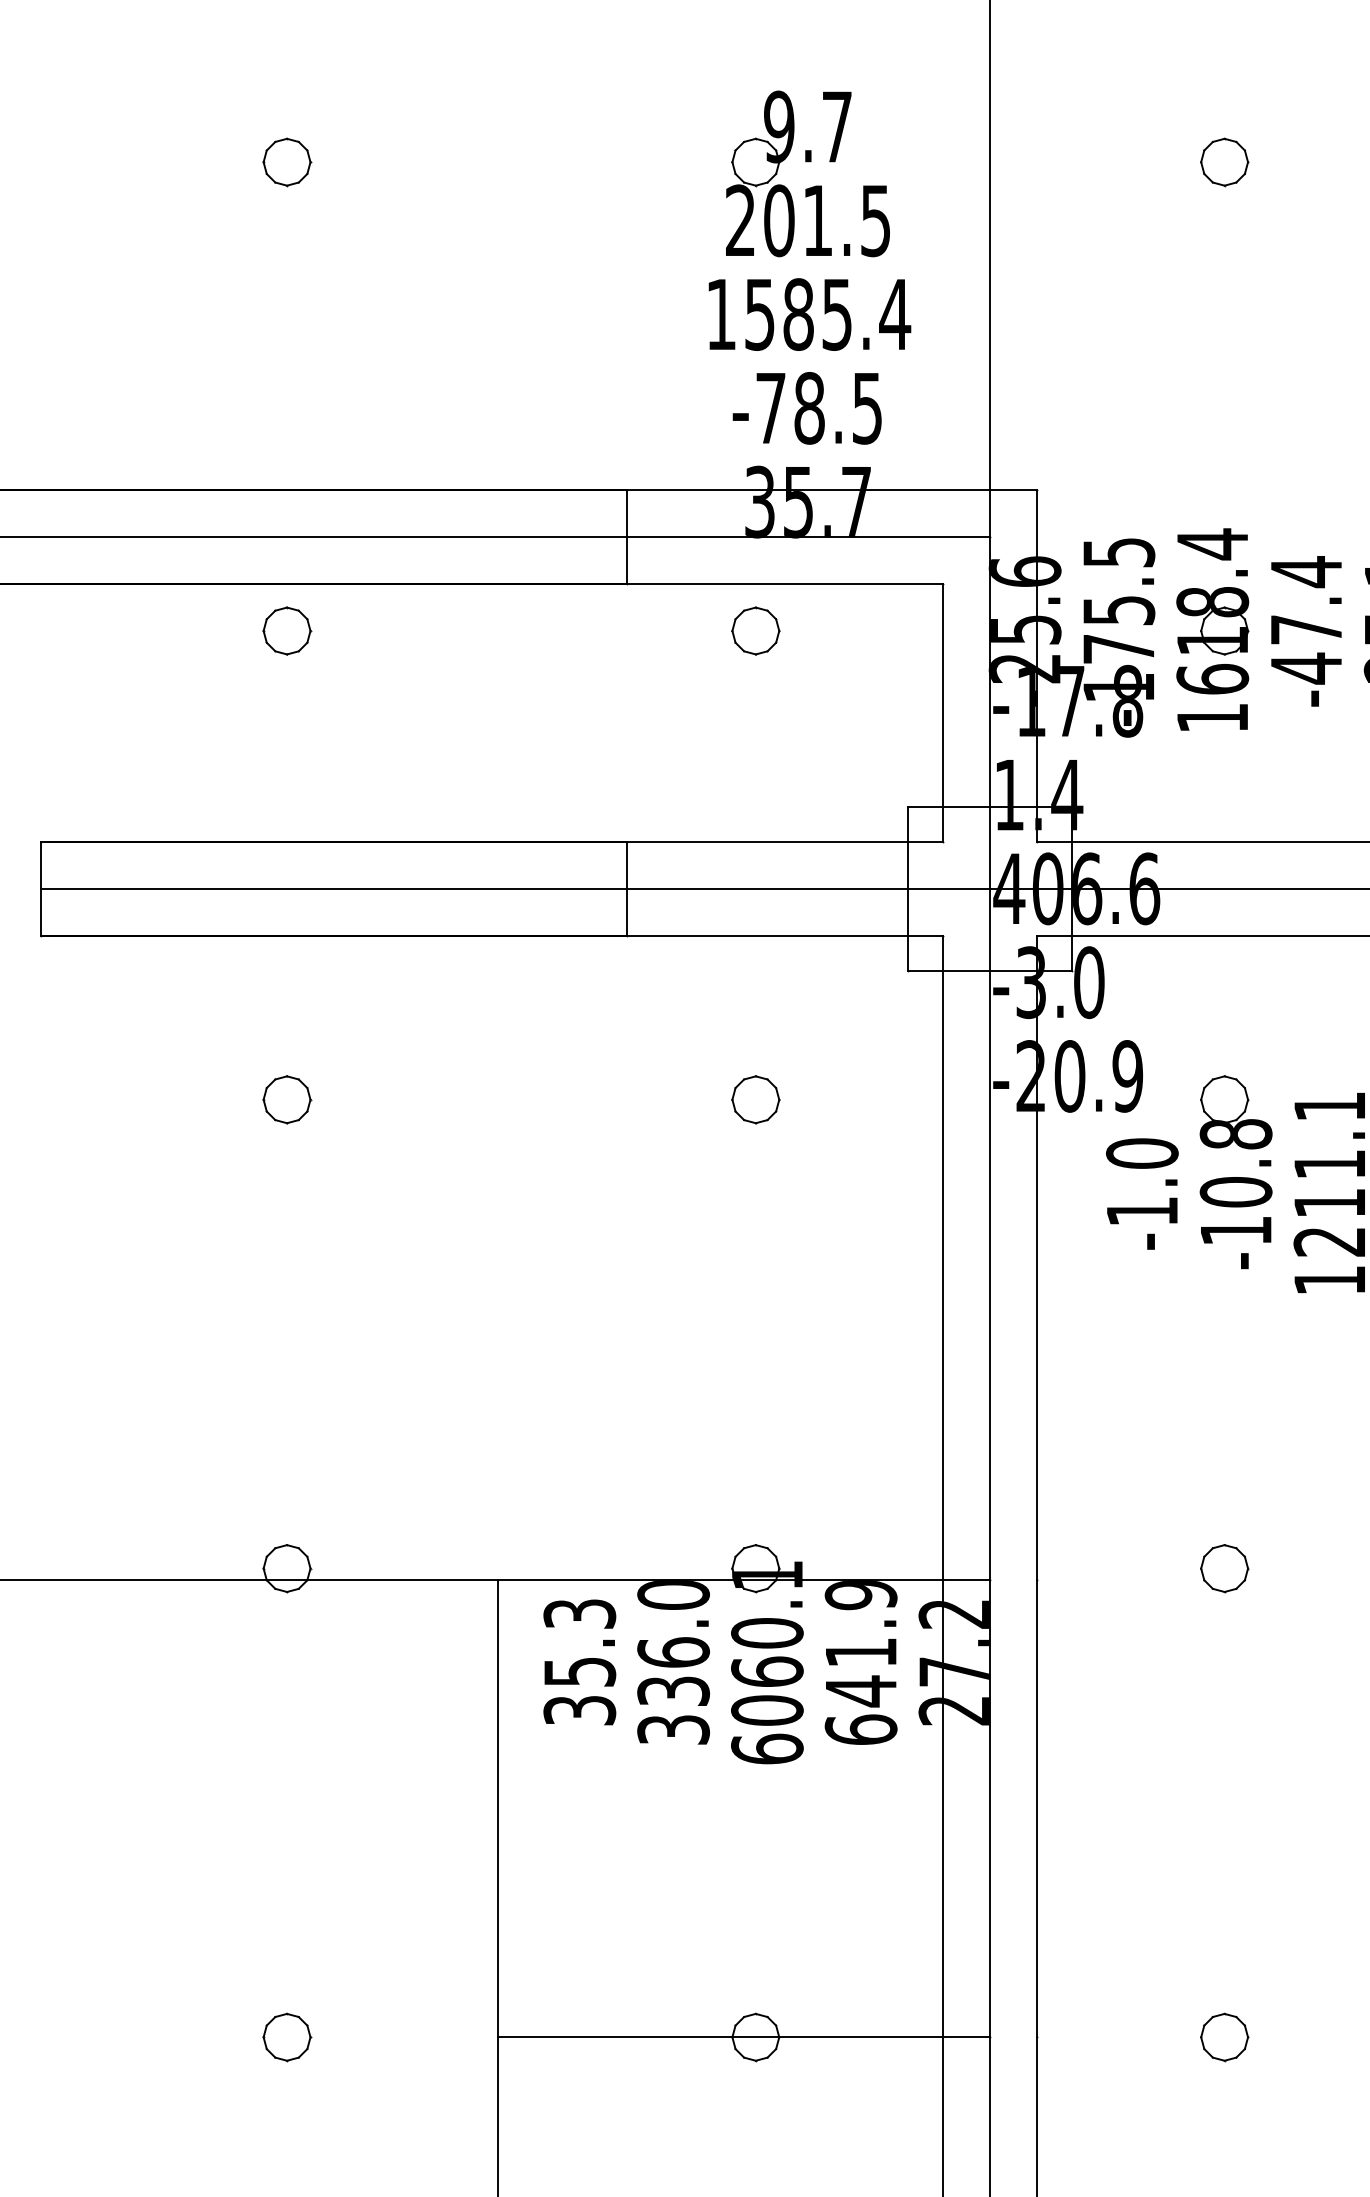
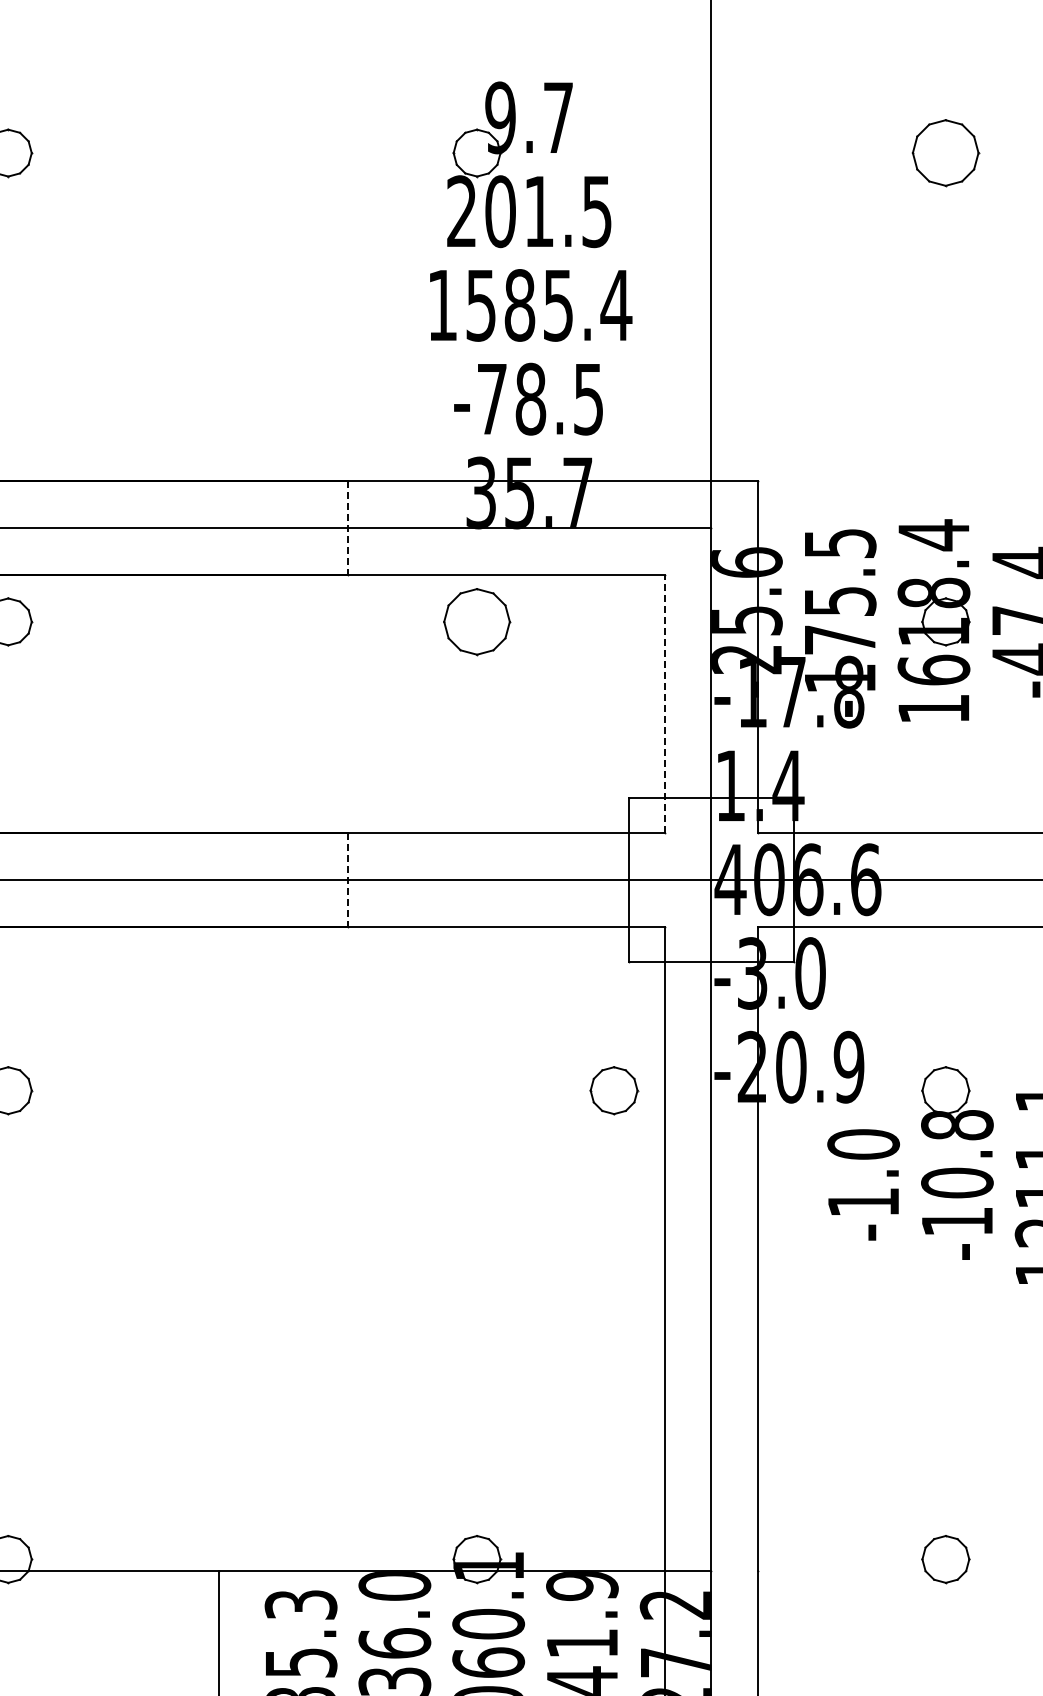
part: (1224, 162) -> (945, 153), size x1.4
line: (626, 537) -> (347, 528), solid -> dashed
part: (755, 630) -> (476, 621), size x1.4
line: (943, 713) -> (664, 704), solid -> dashed
line: (627, 888) -> (348, 879), solid -> dashed
part: (755, 1099) -> (613, 1090), moved

